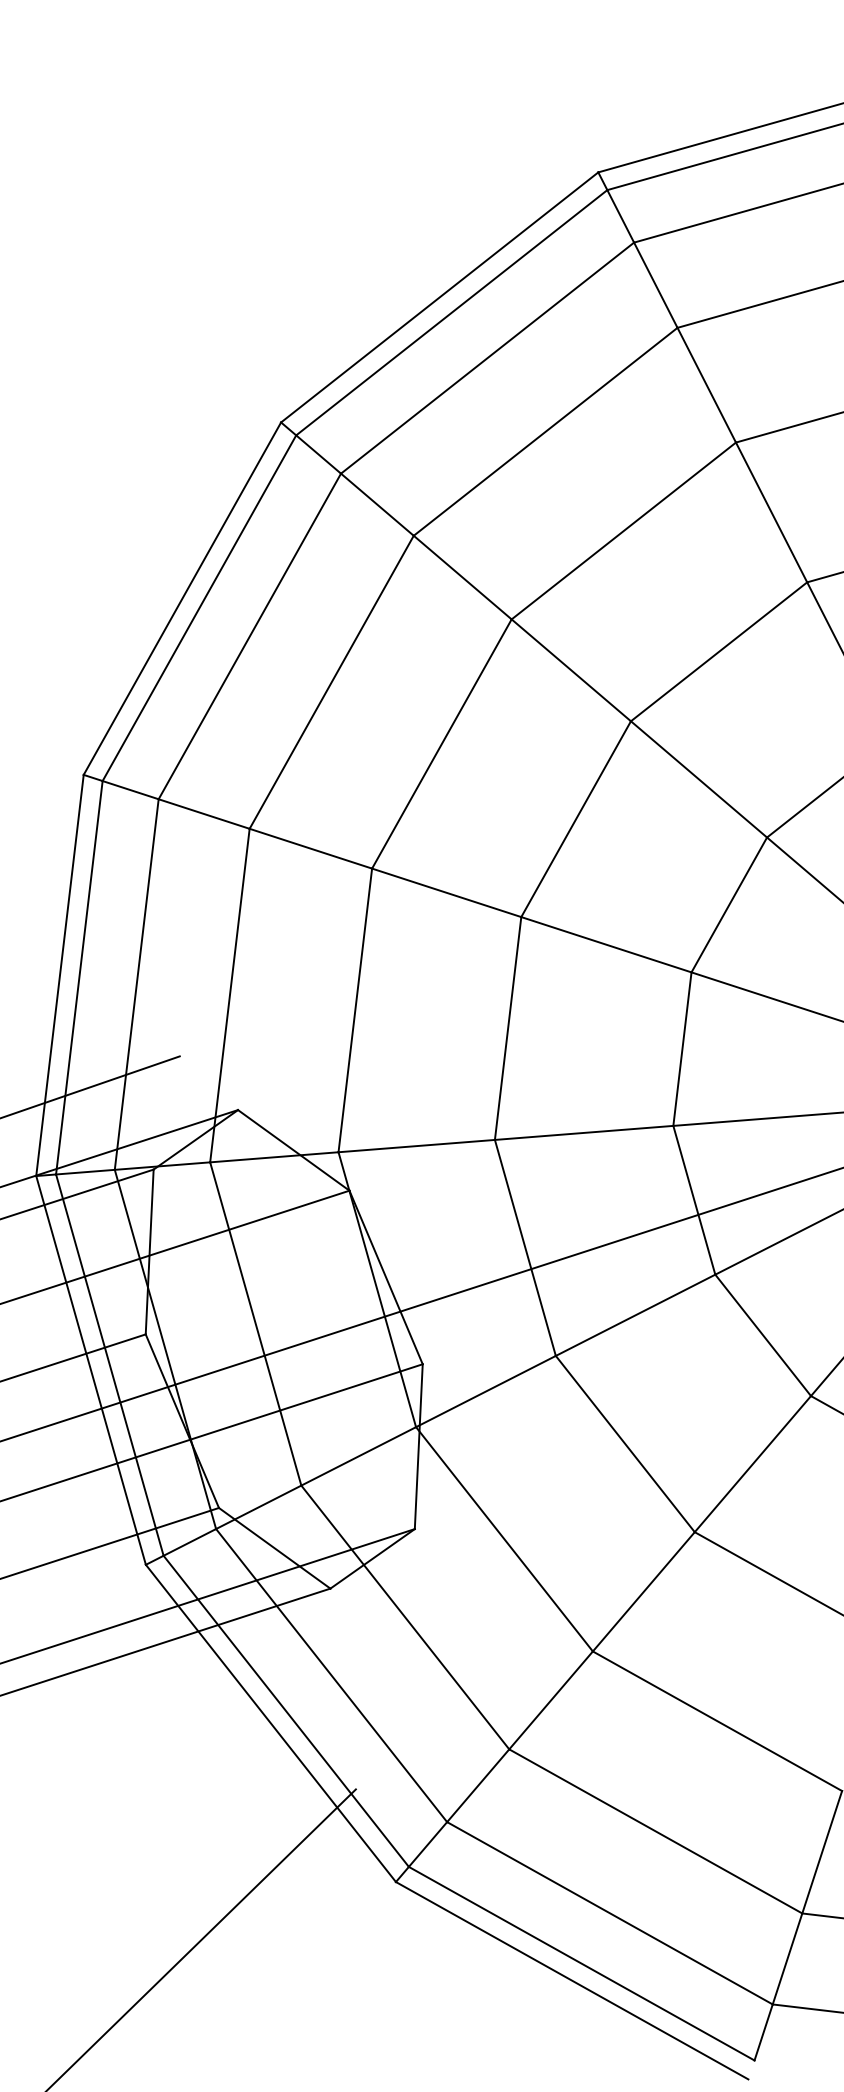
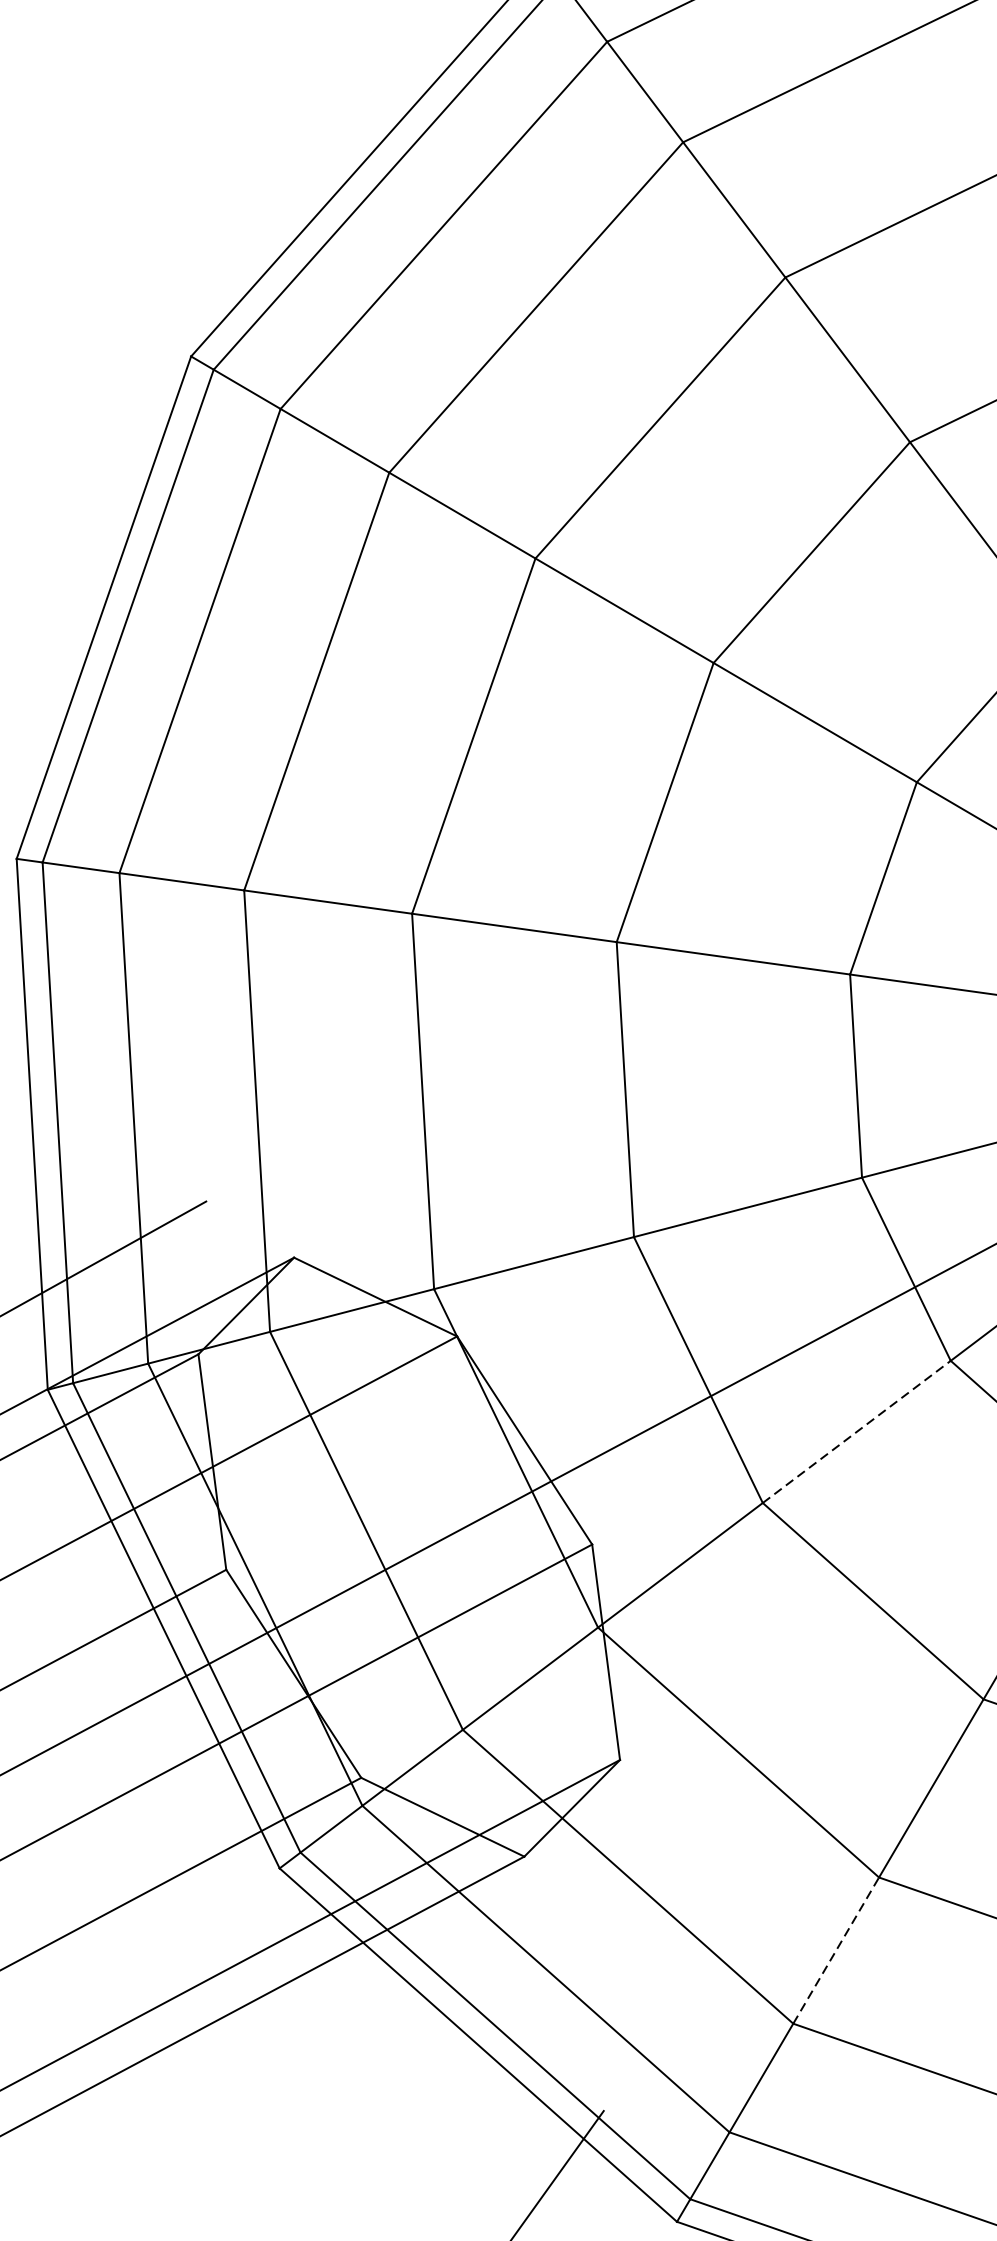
line: (636, 1315) -> (858, 1431), solid -> dashed
line: (551, 1700) -> (836, 1950), solid -> dashed

